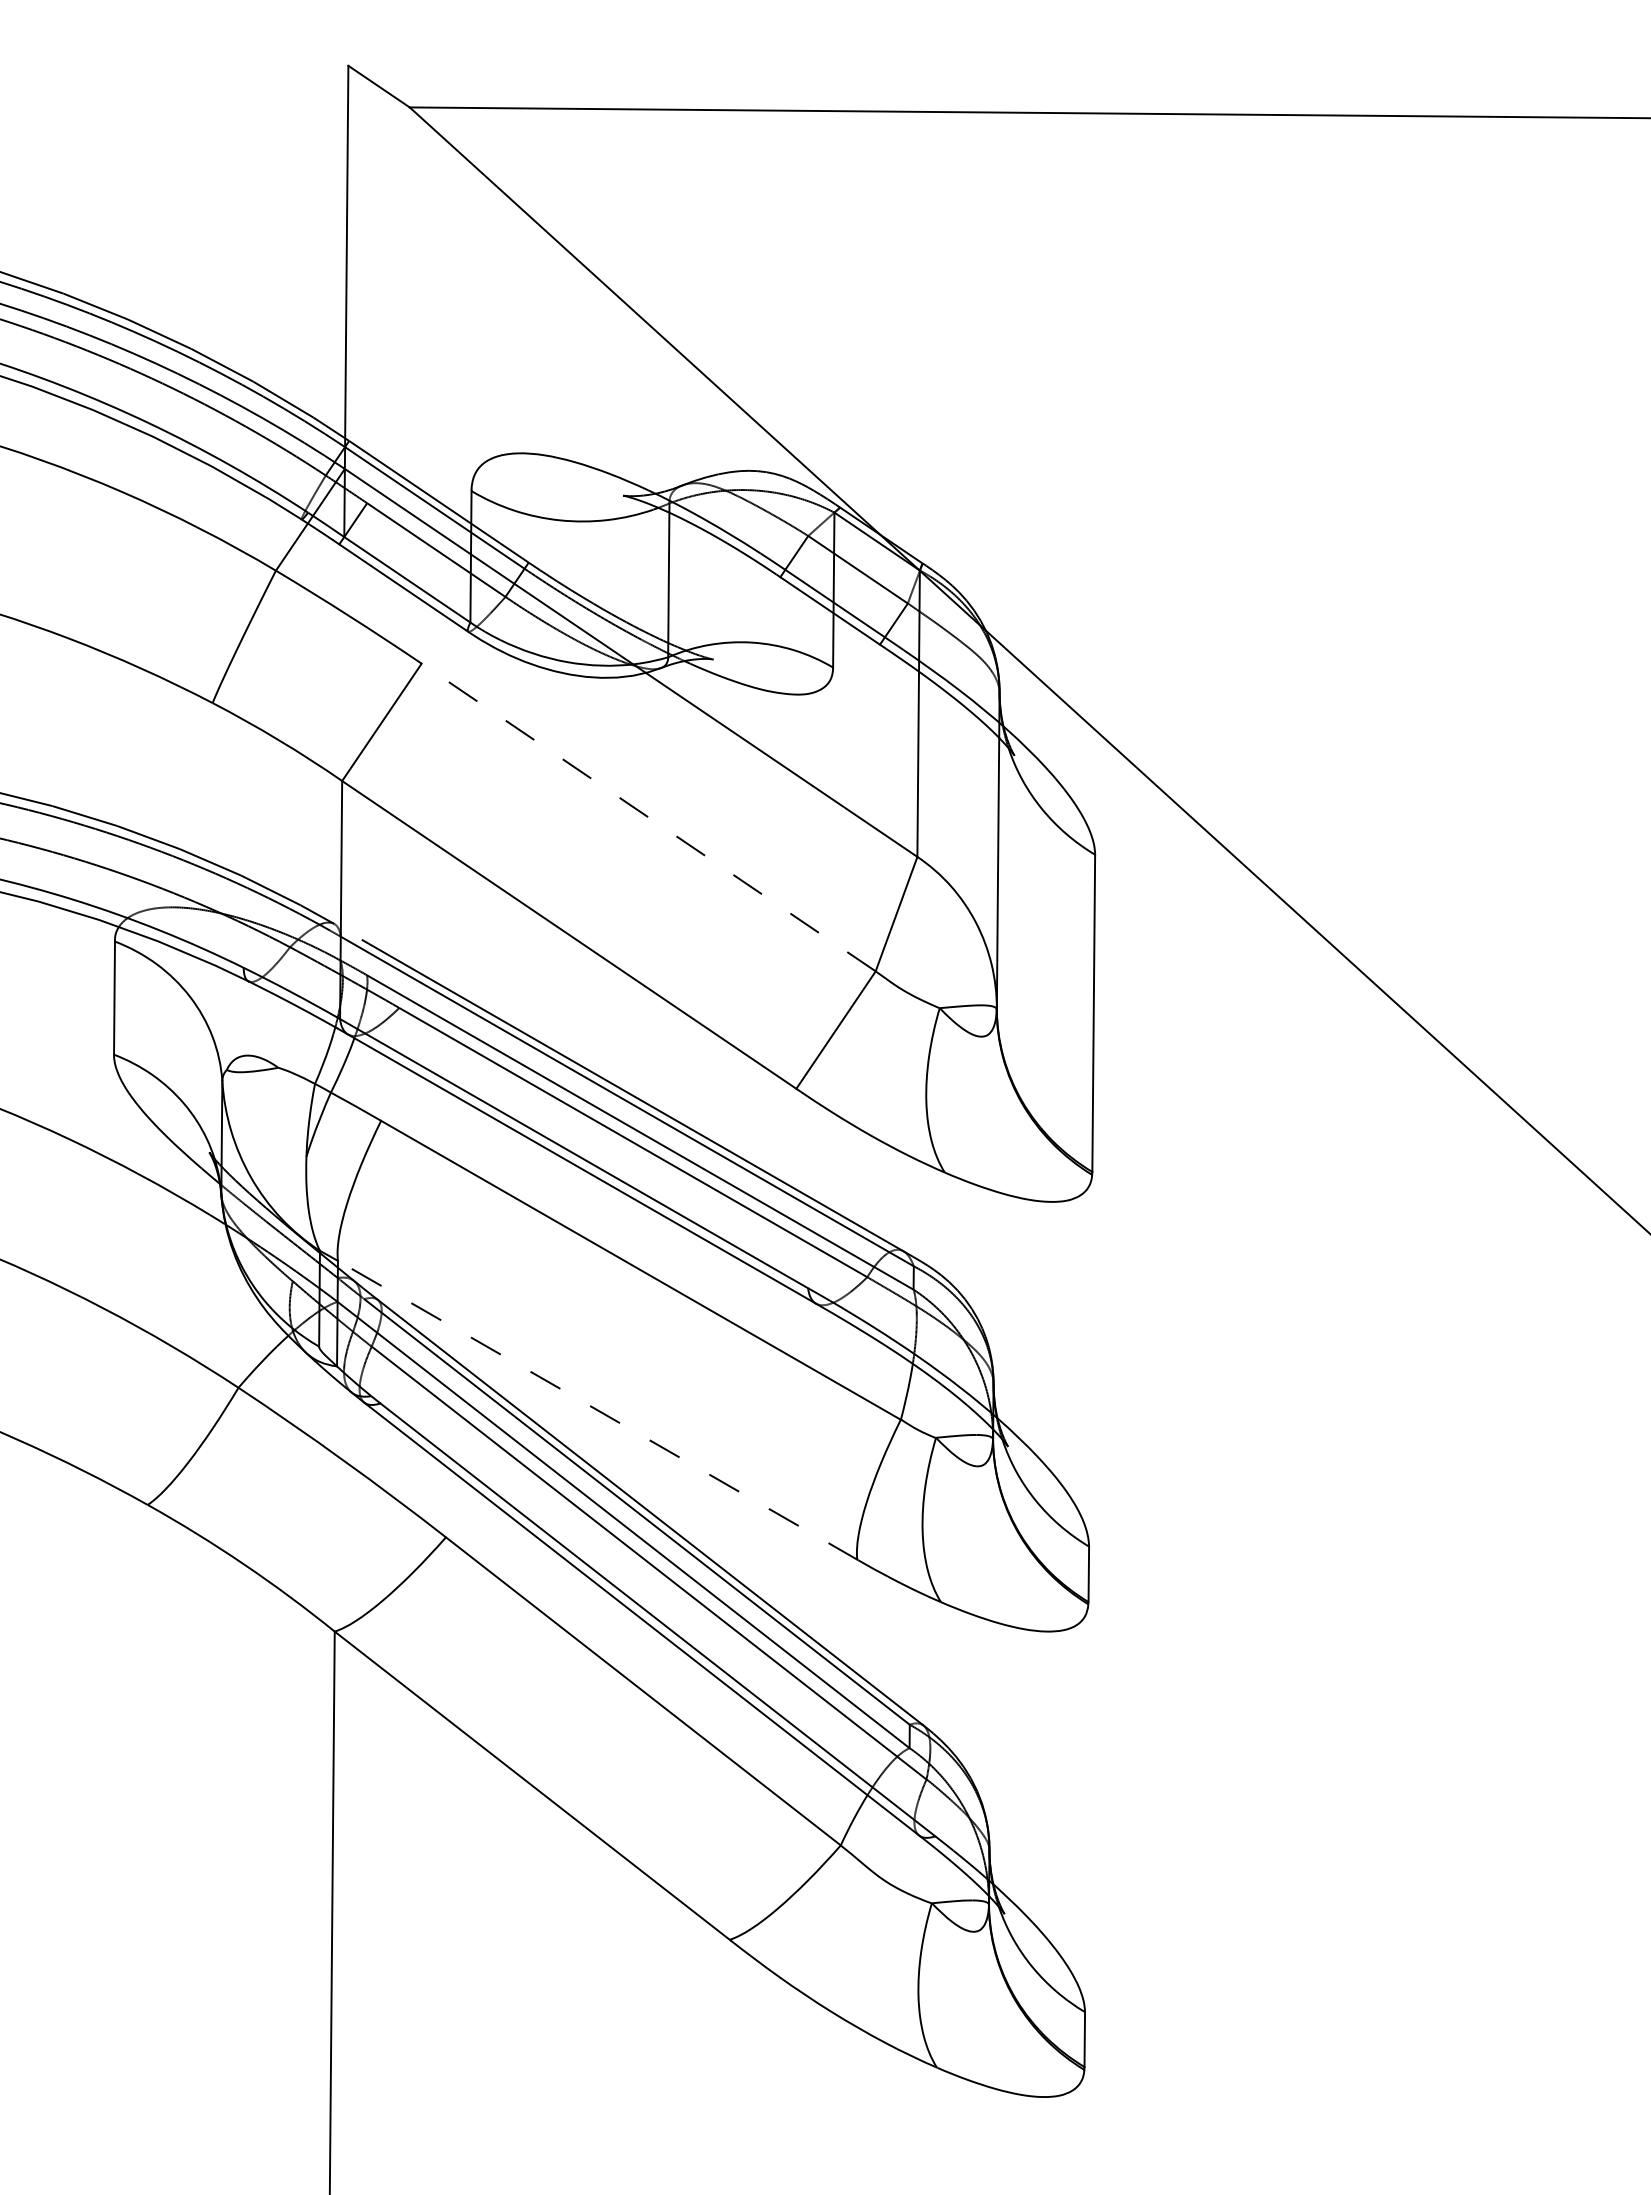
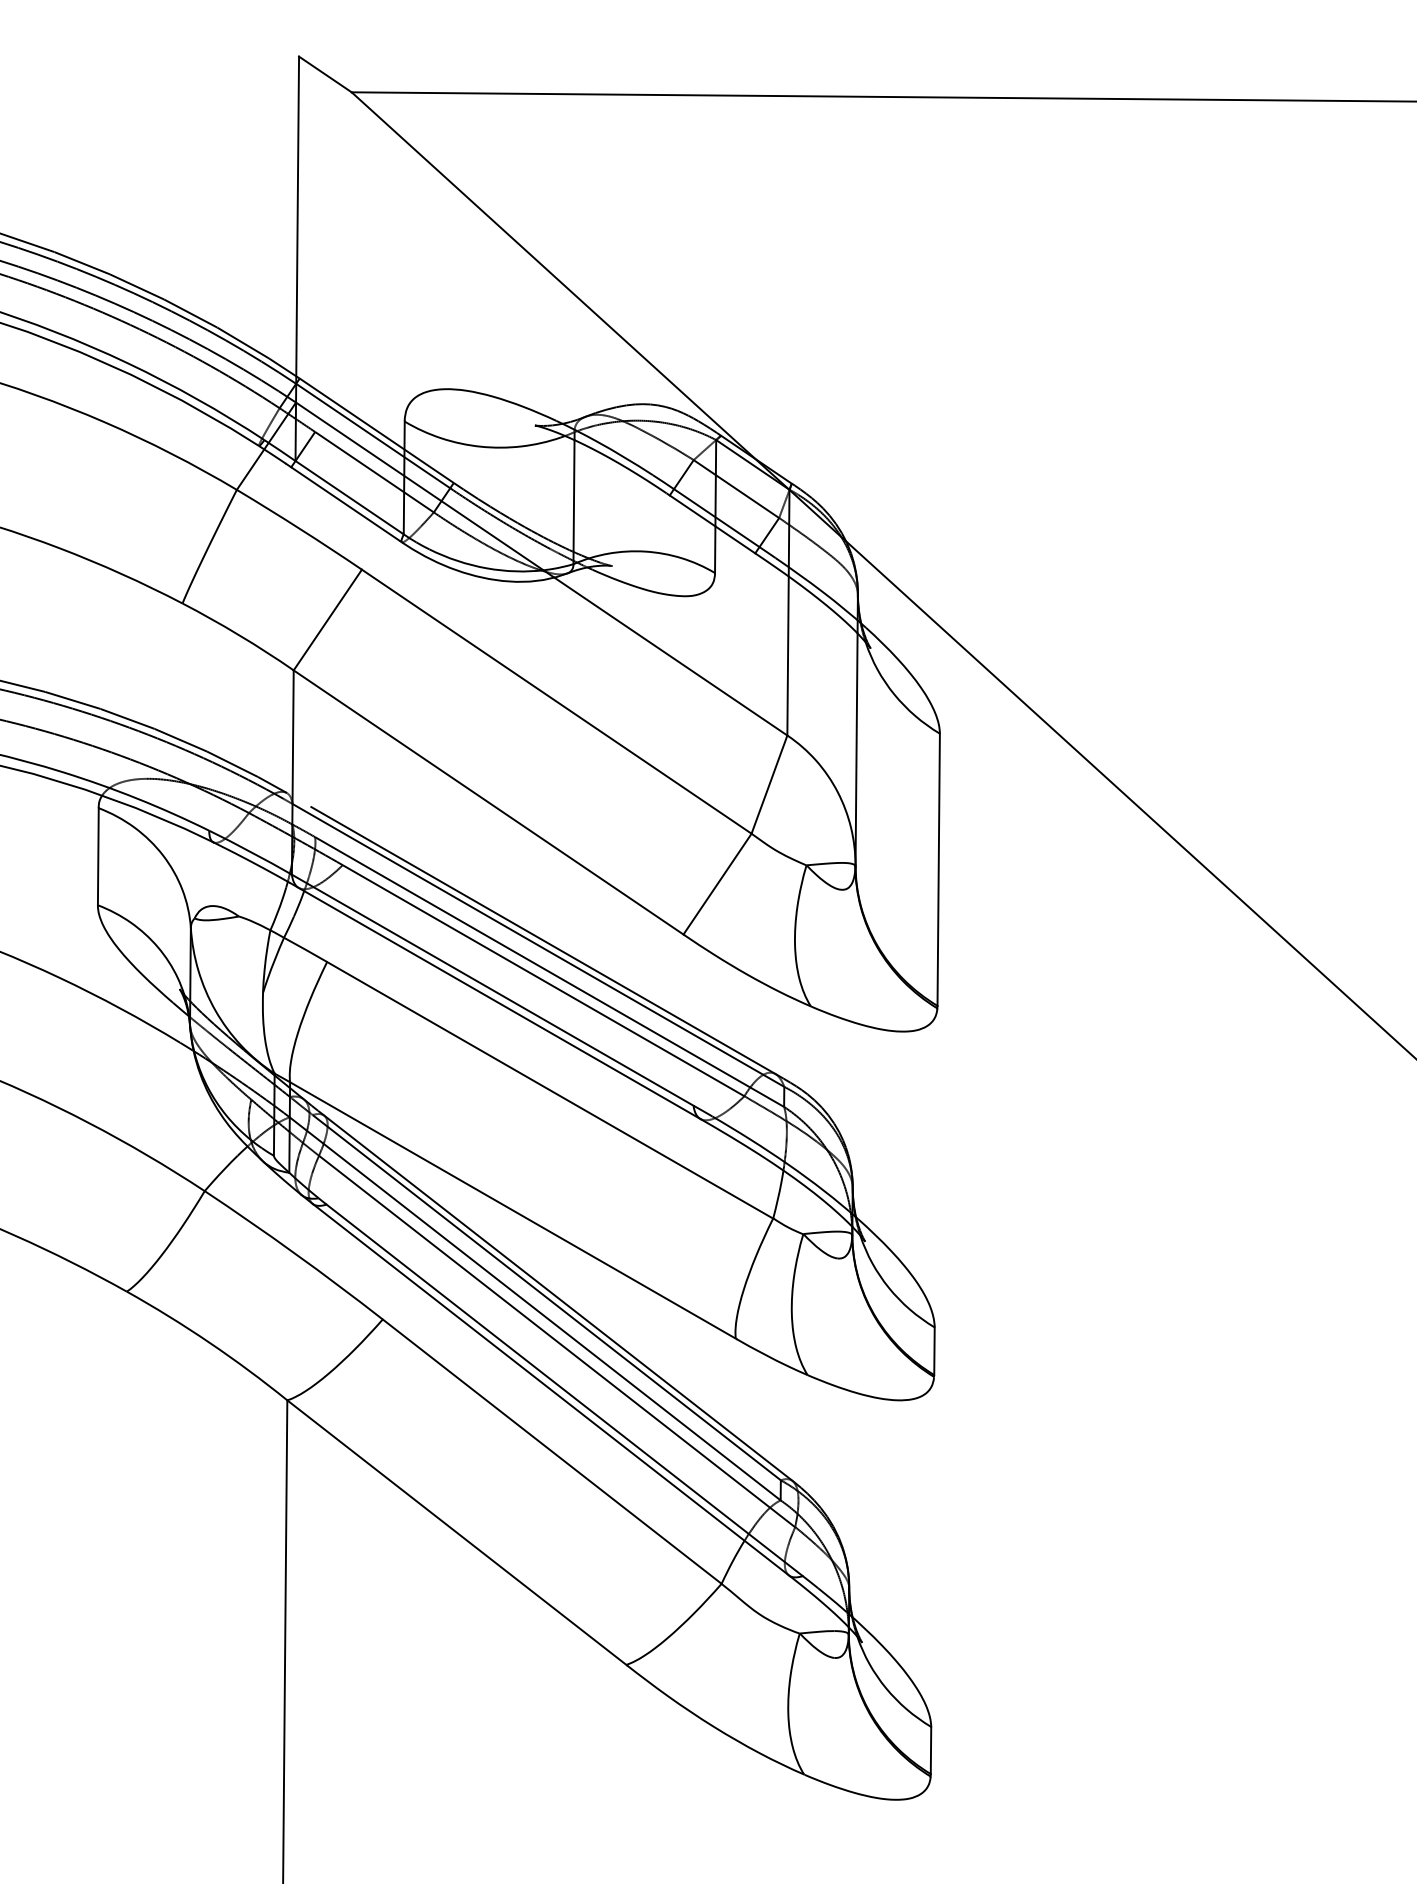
line: (648, 817) -> (556, 701), dashed -> solid
line: (597, 1410) -> (512, 1210), dashed -> solid

